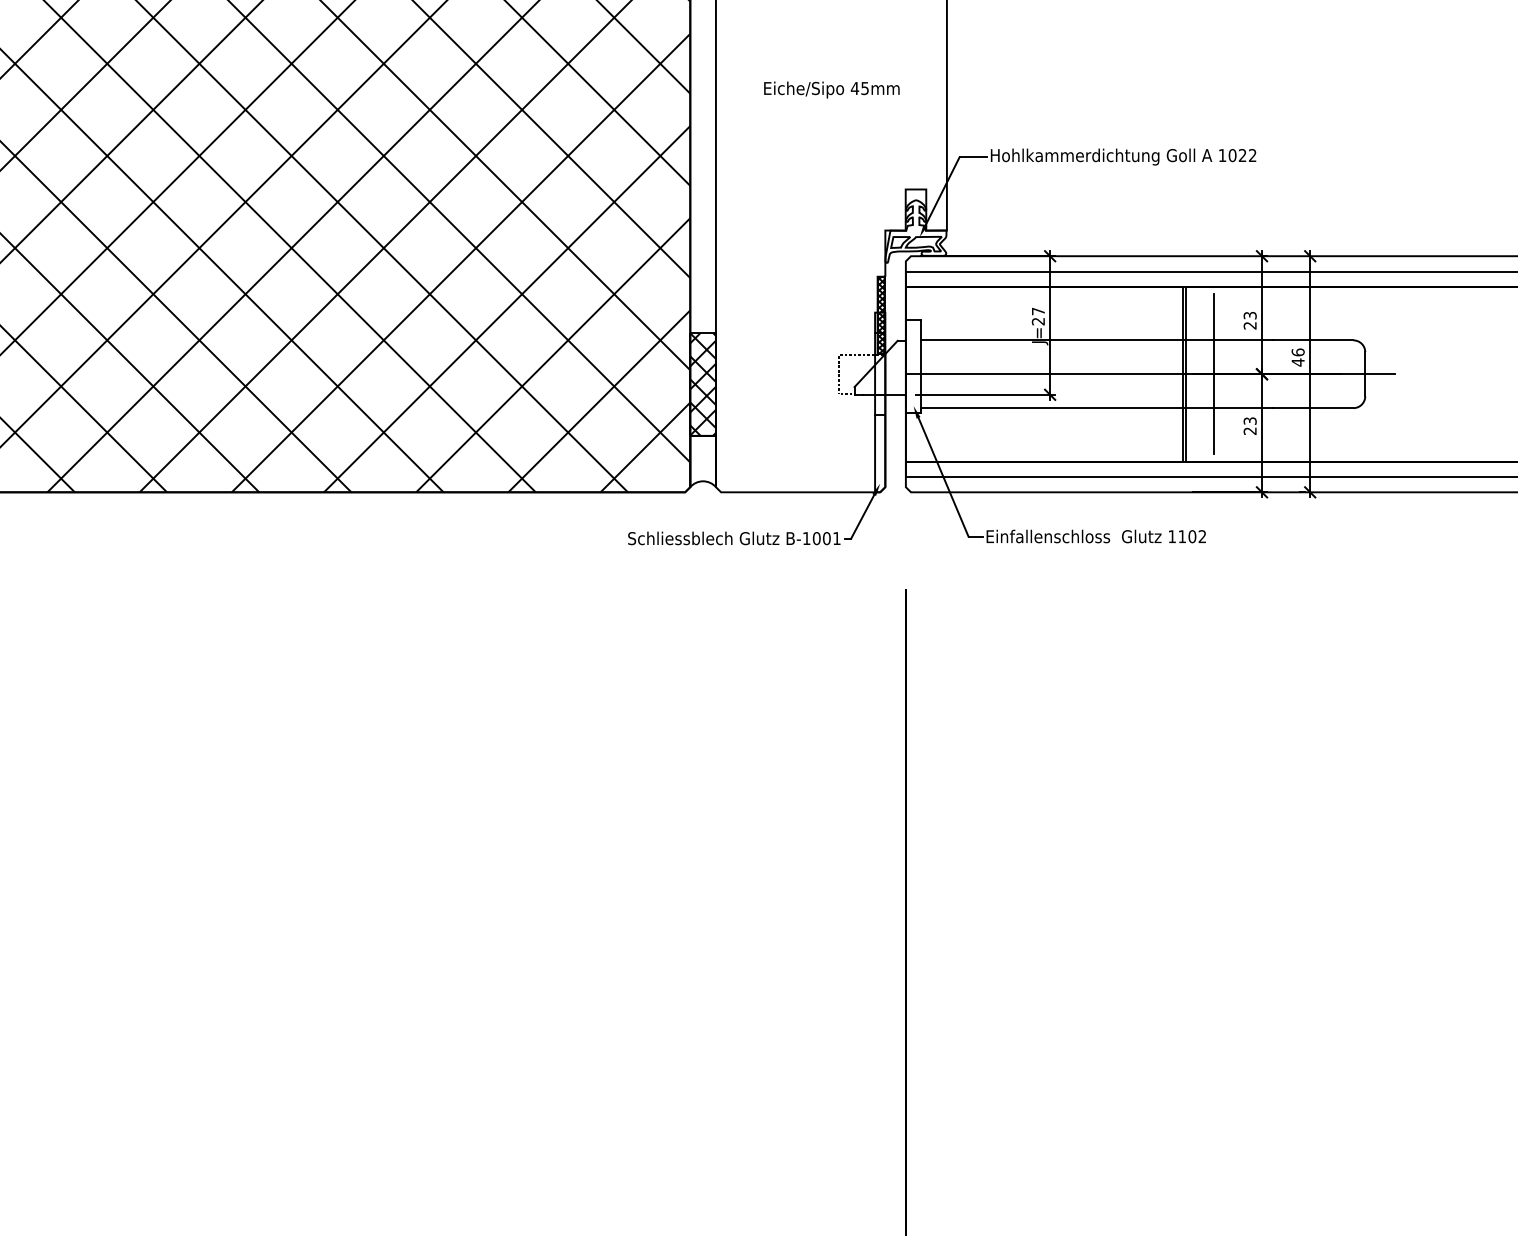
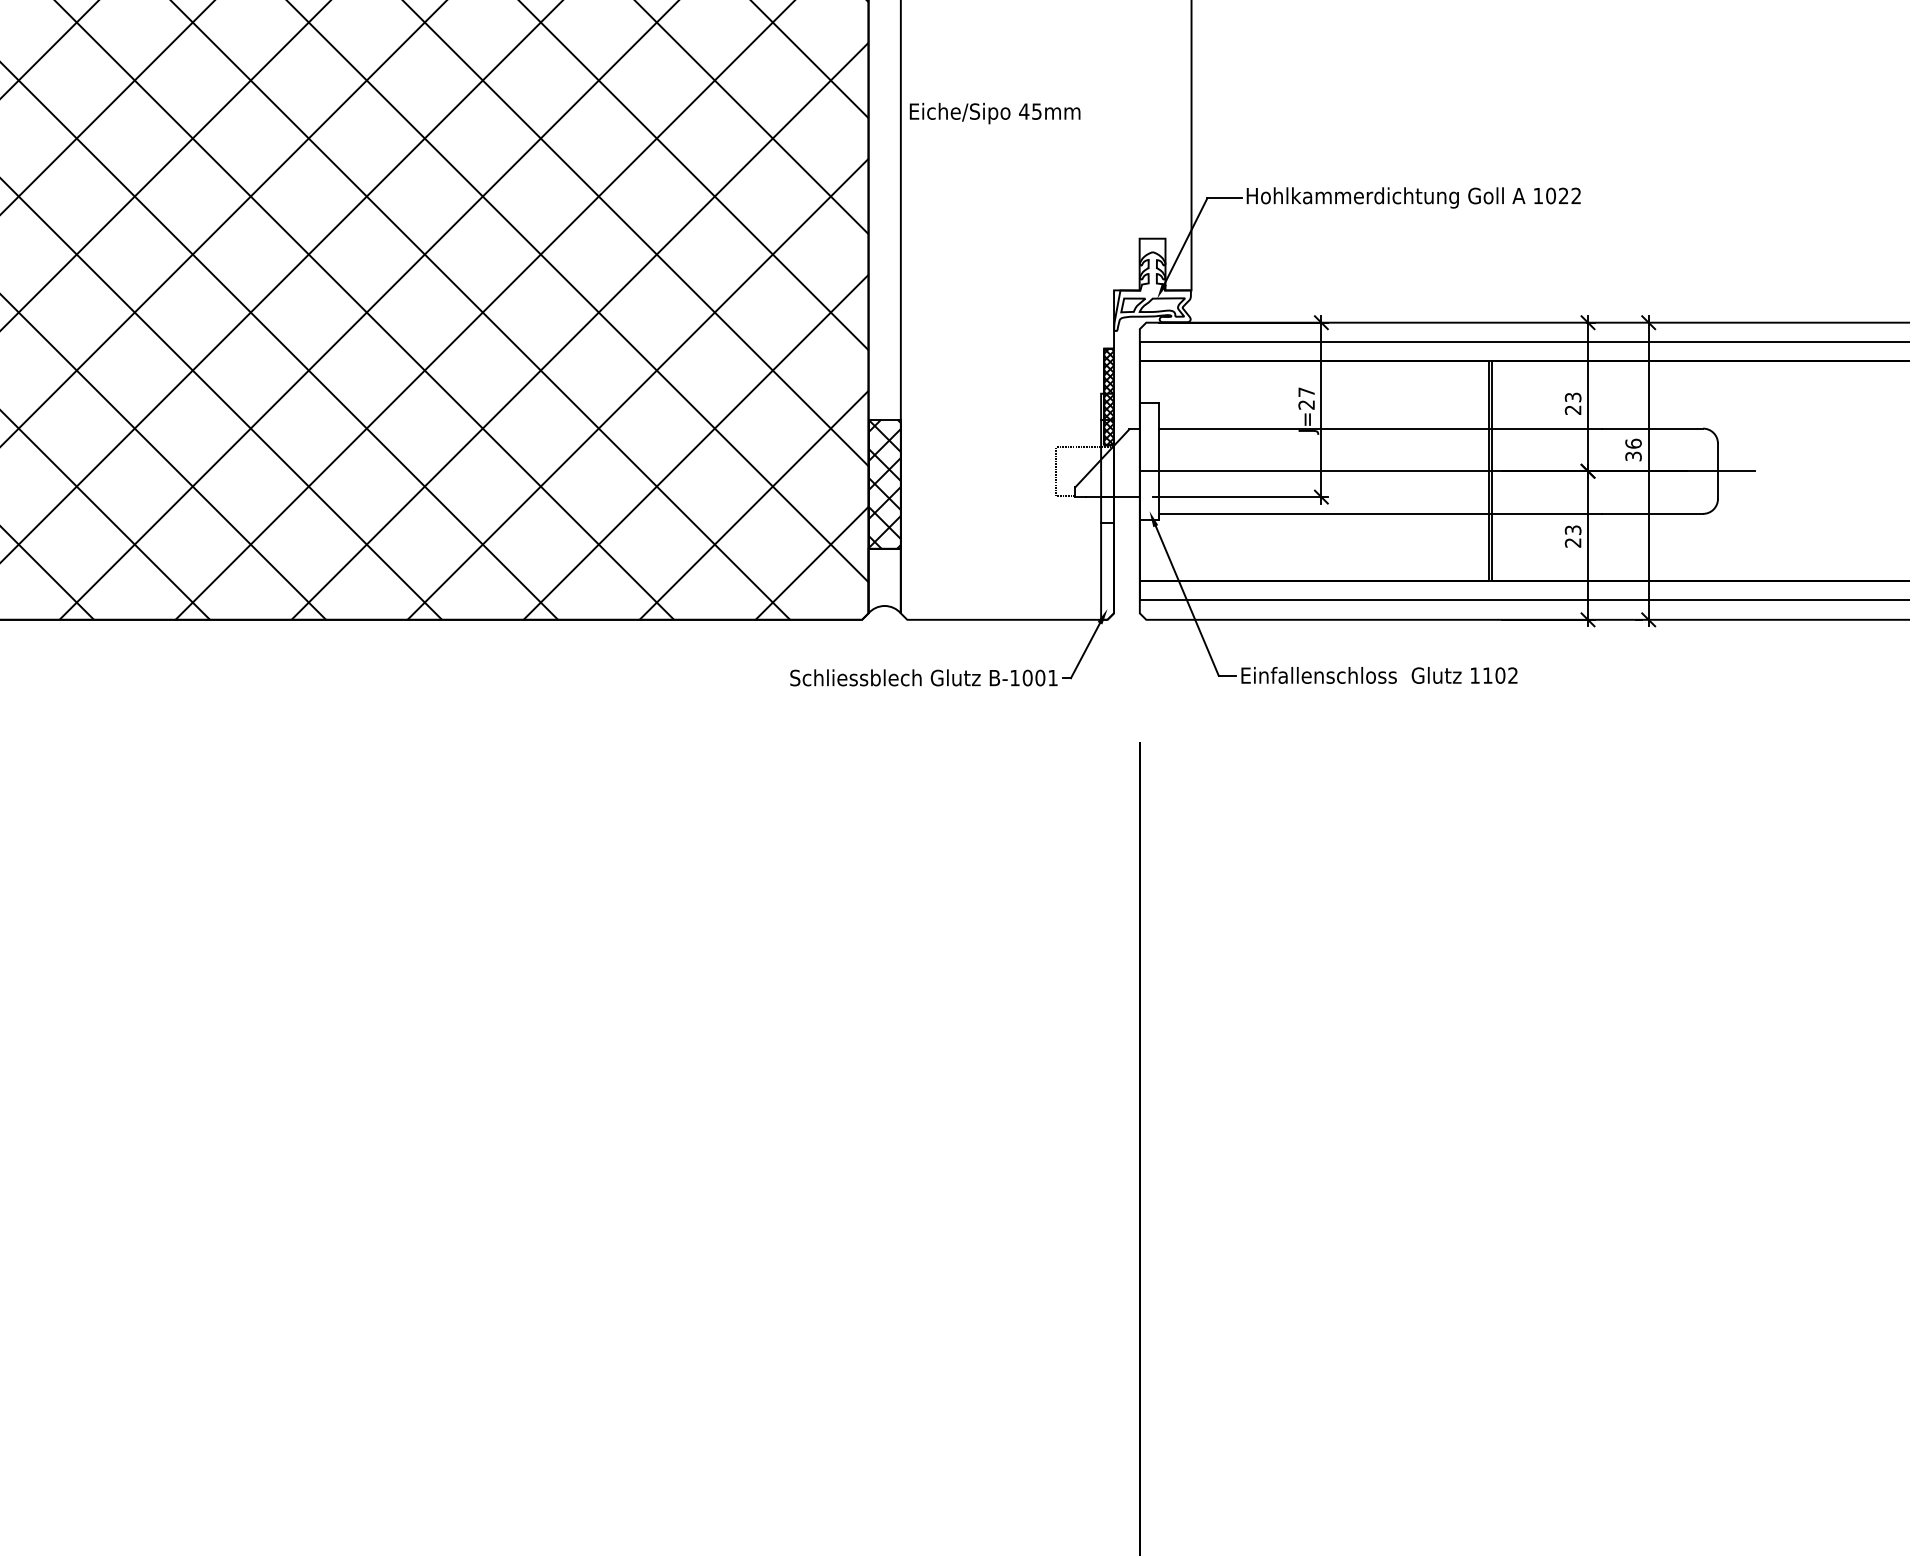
text: (831, 89) -> (994, 112), moved
text: (1297, 362) -> (1632, 456), 46 -> 36
line: (1213, 374) -> (1526, 471), removed

